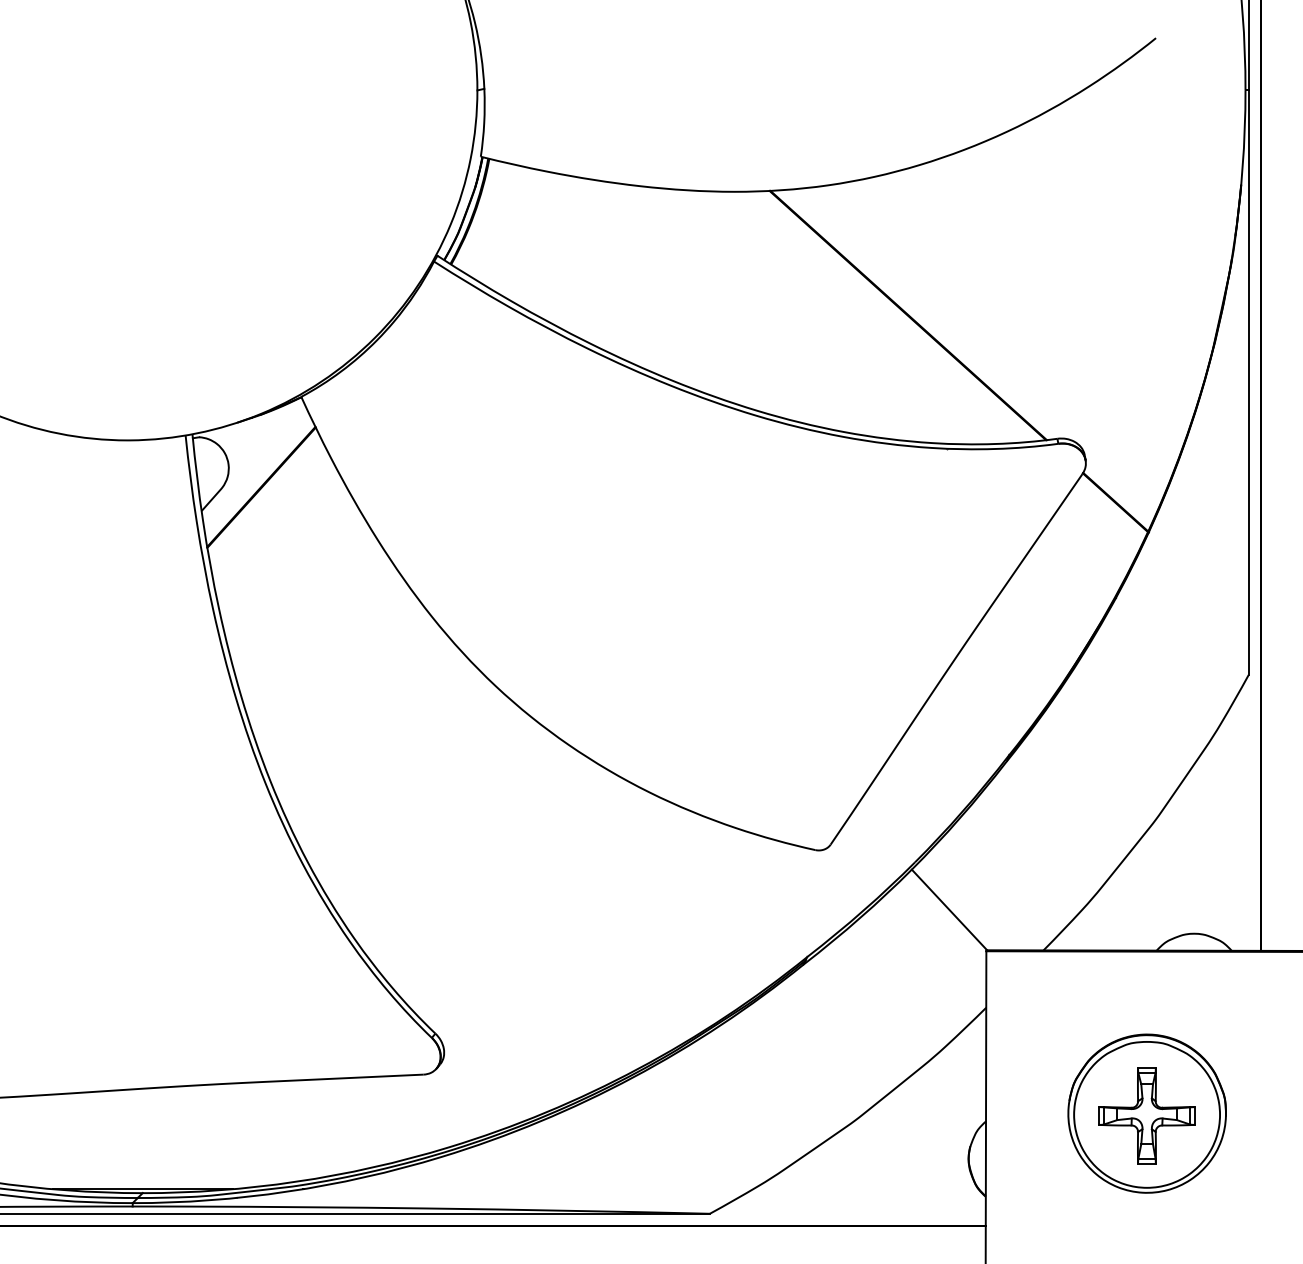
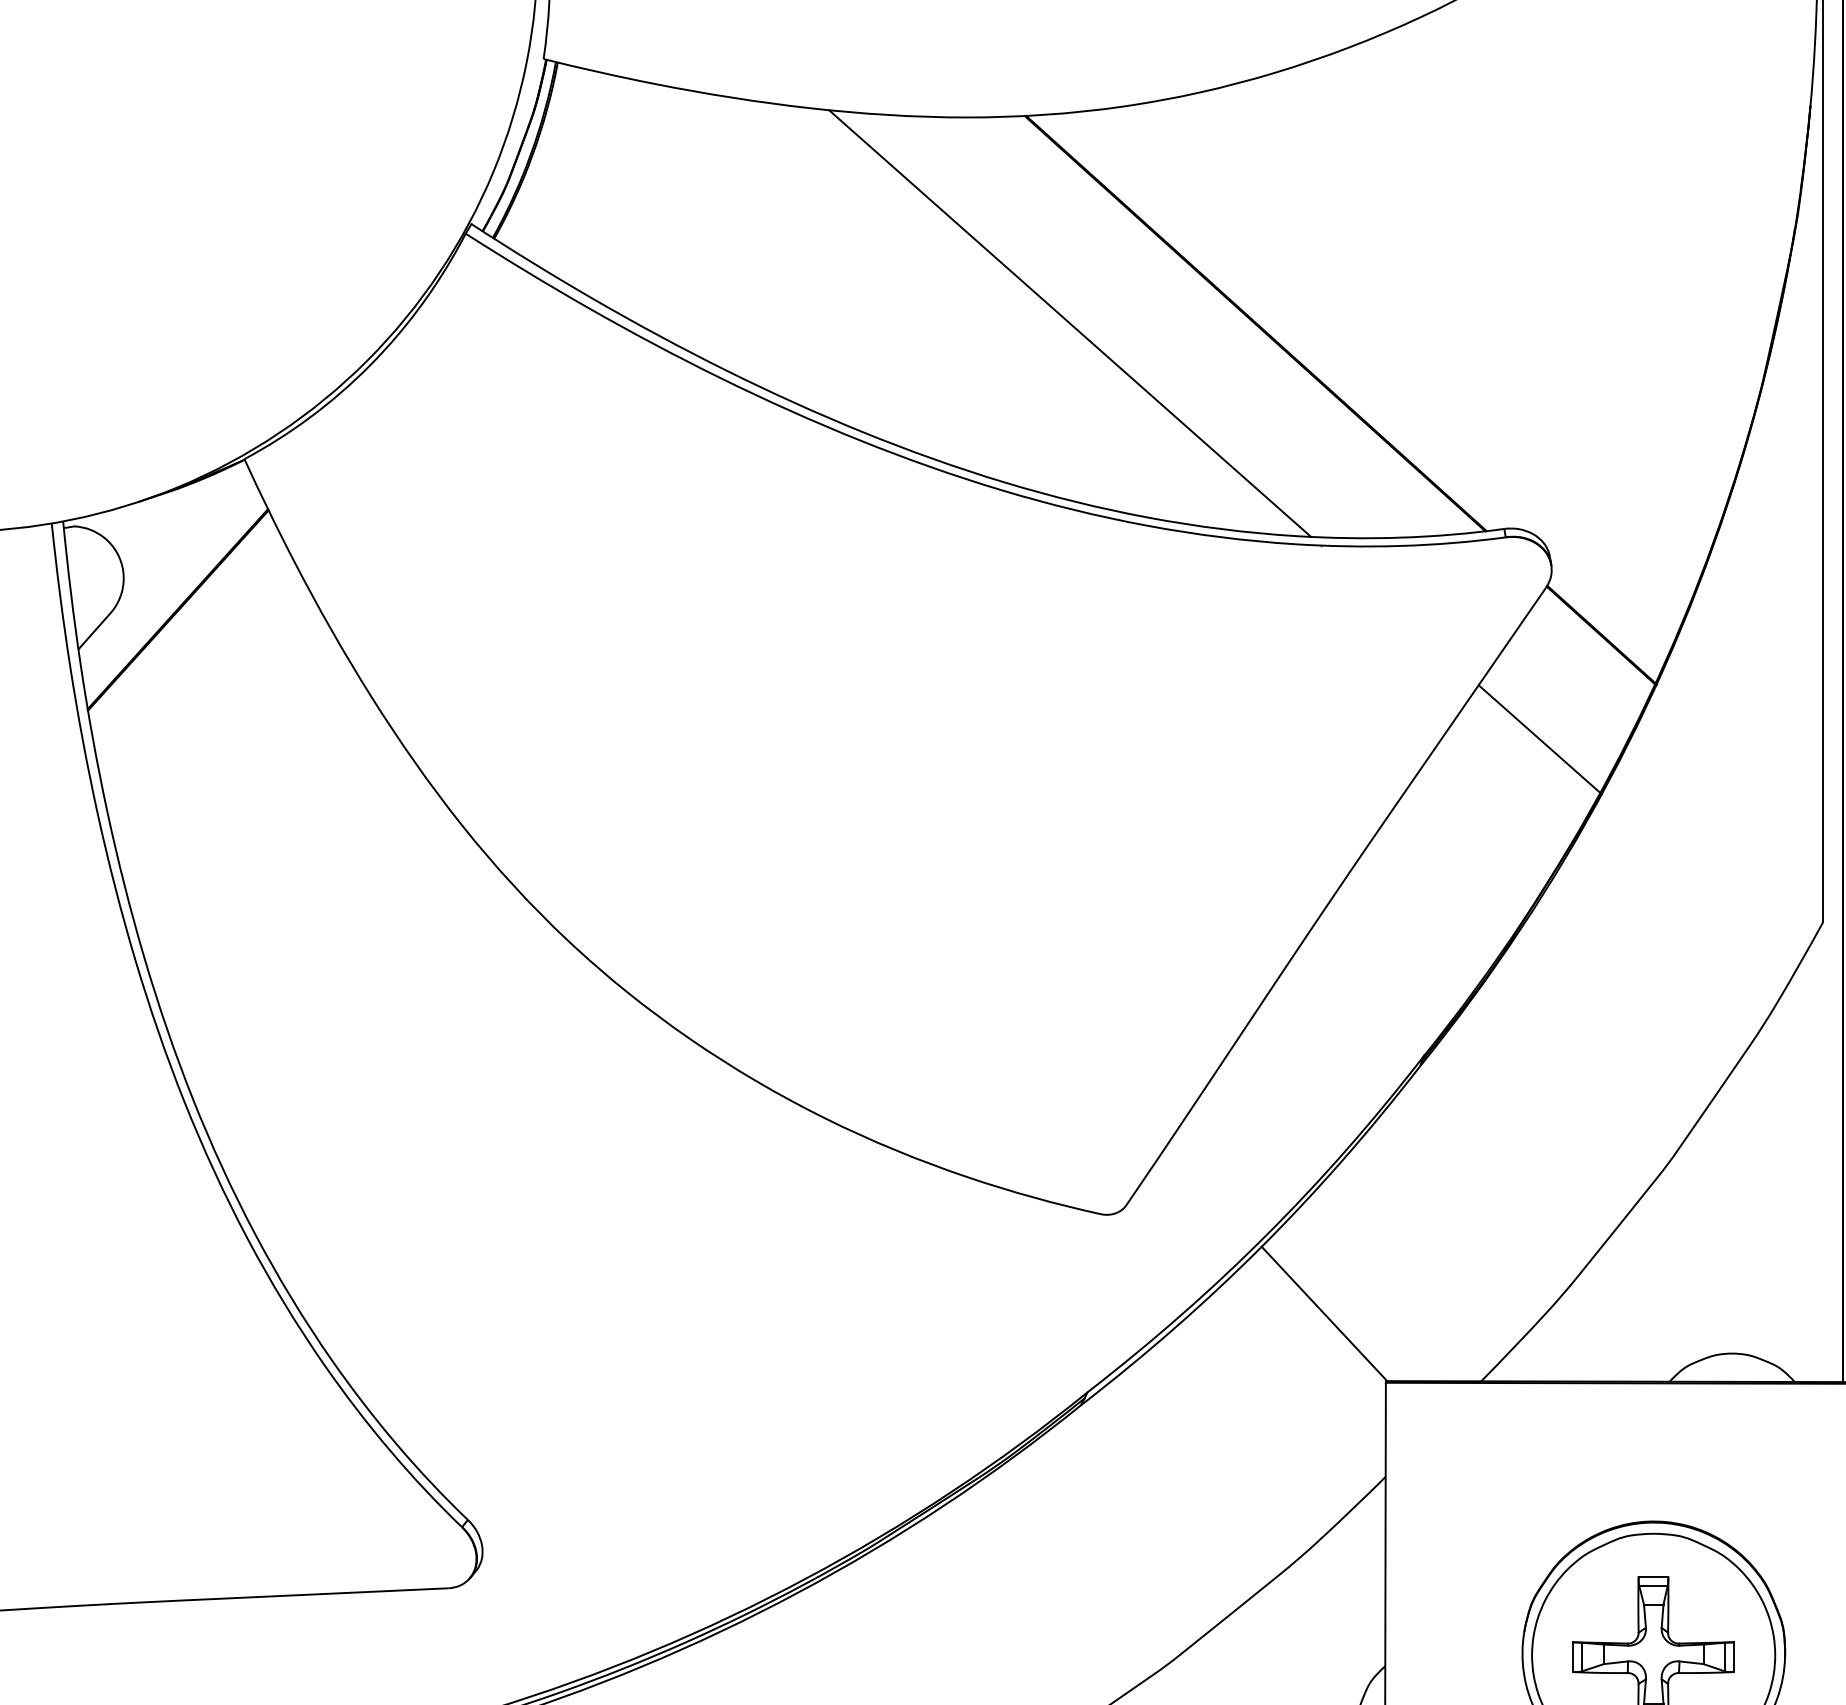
line: (796, 315) -> (1069, 323), added
line: (1078, 564) -> (1539, 738), added

